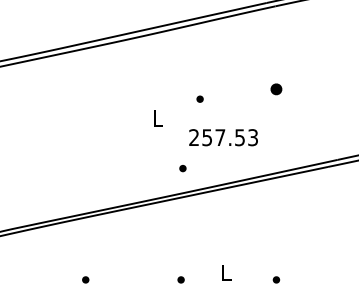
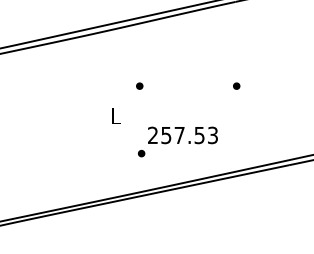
part: (276, 88) -> (236, 85), size x0.62
part: (199, 98) -> (139, 85), moved
part: (182, 168) -> (141, 153), moved

